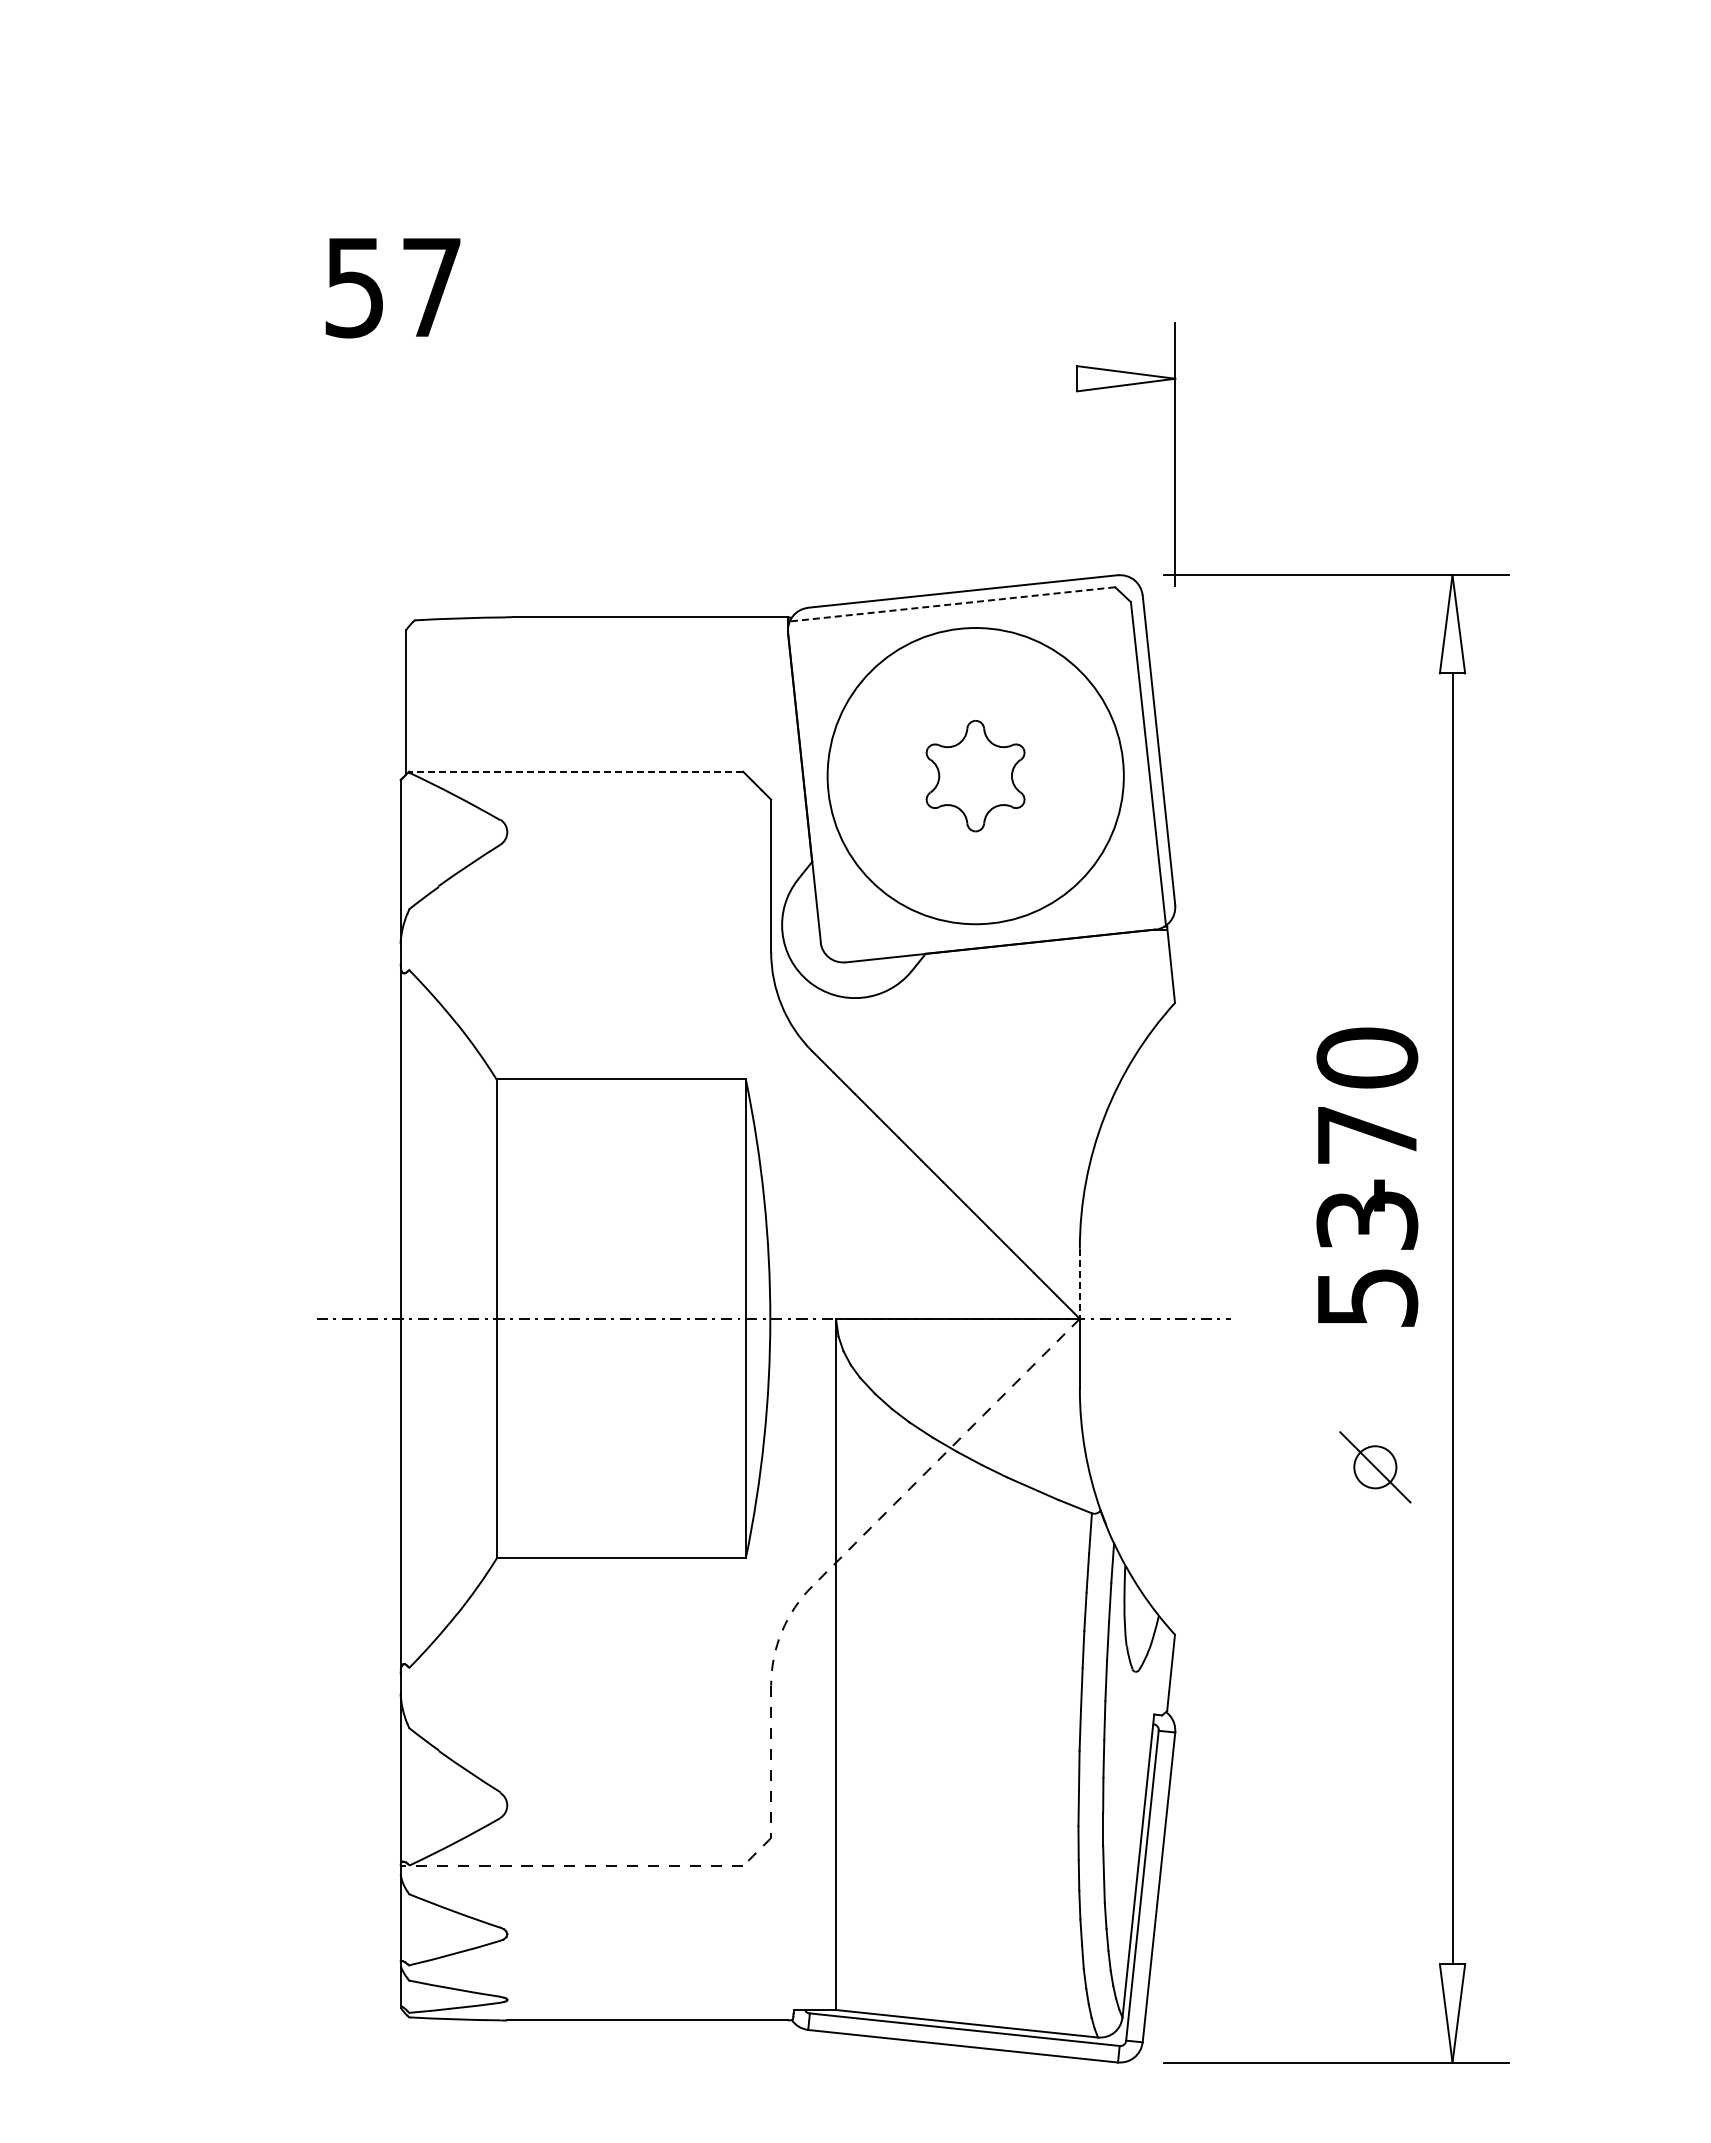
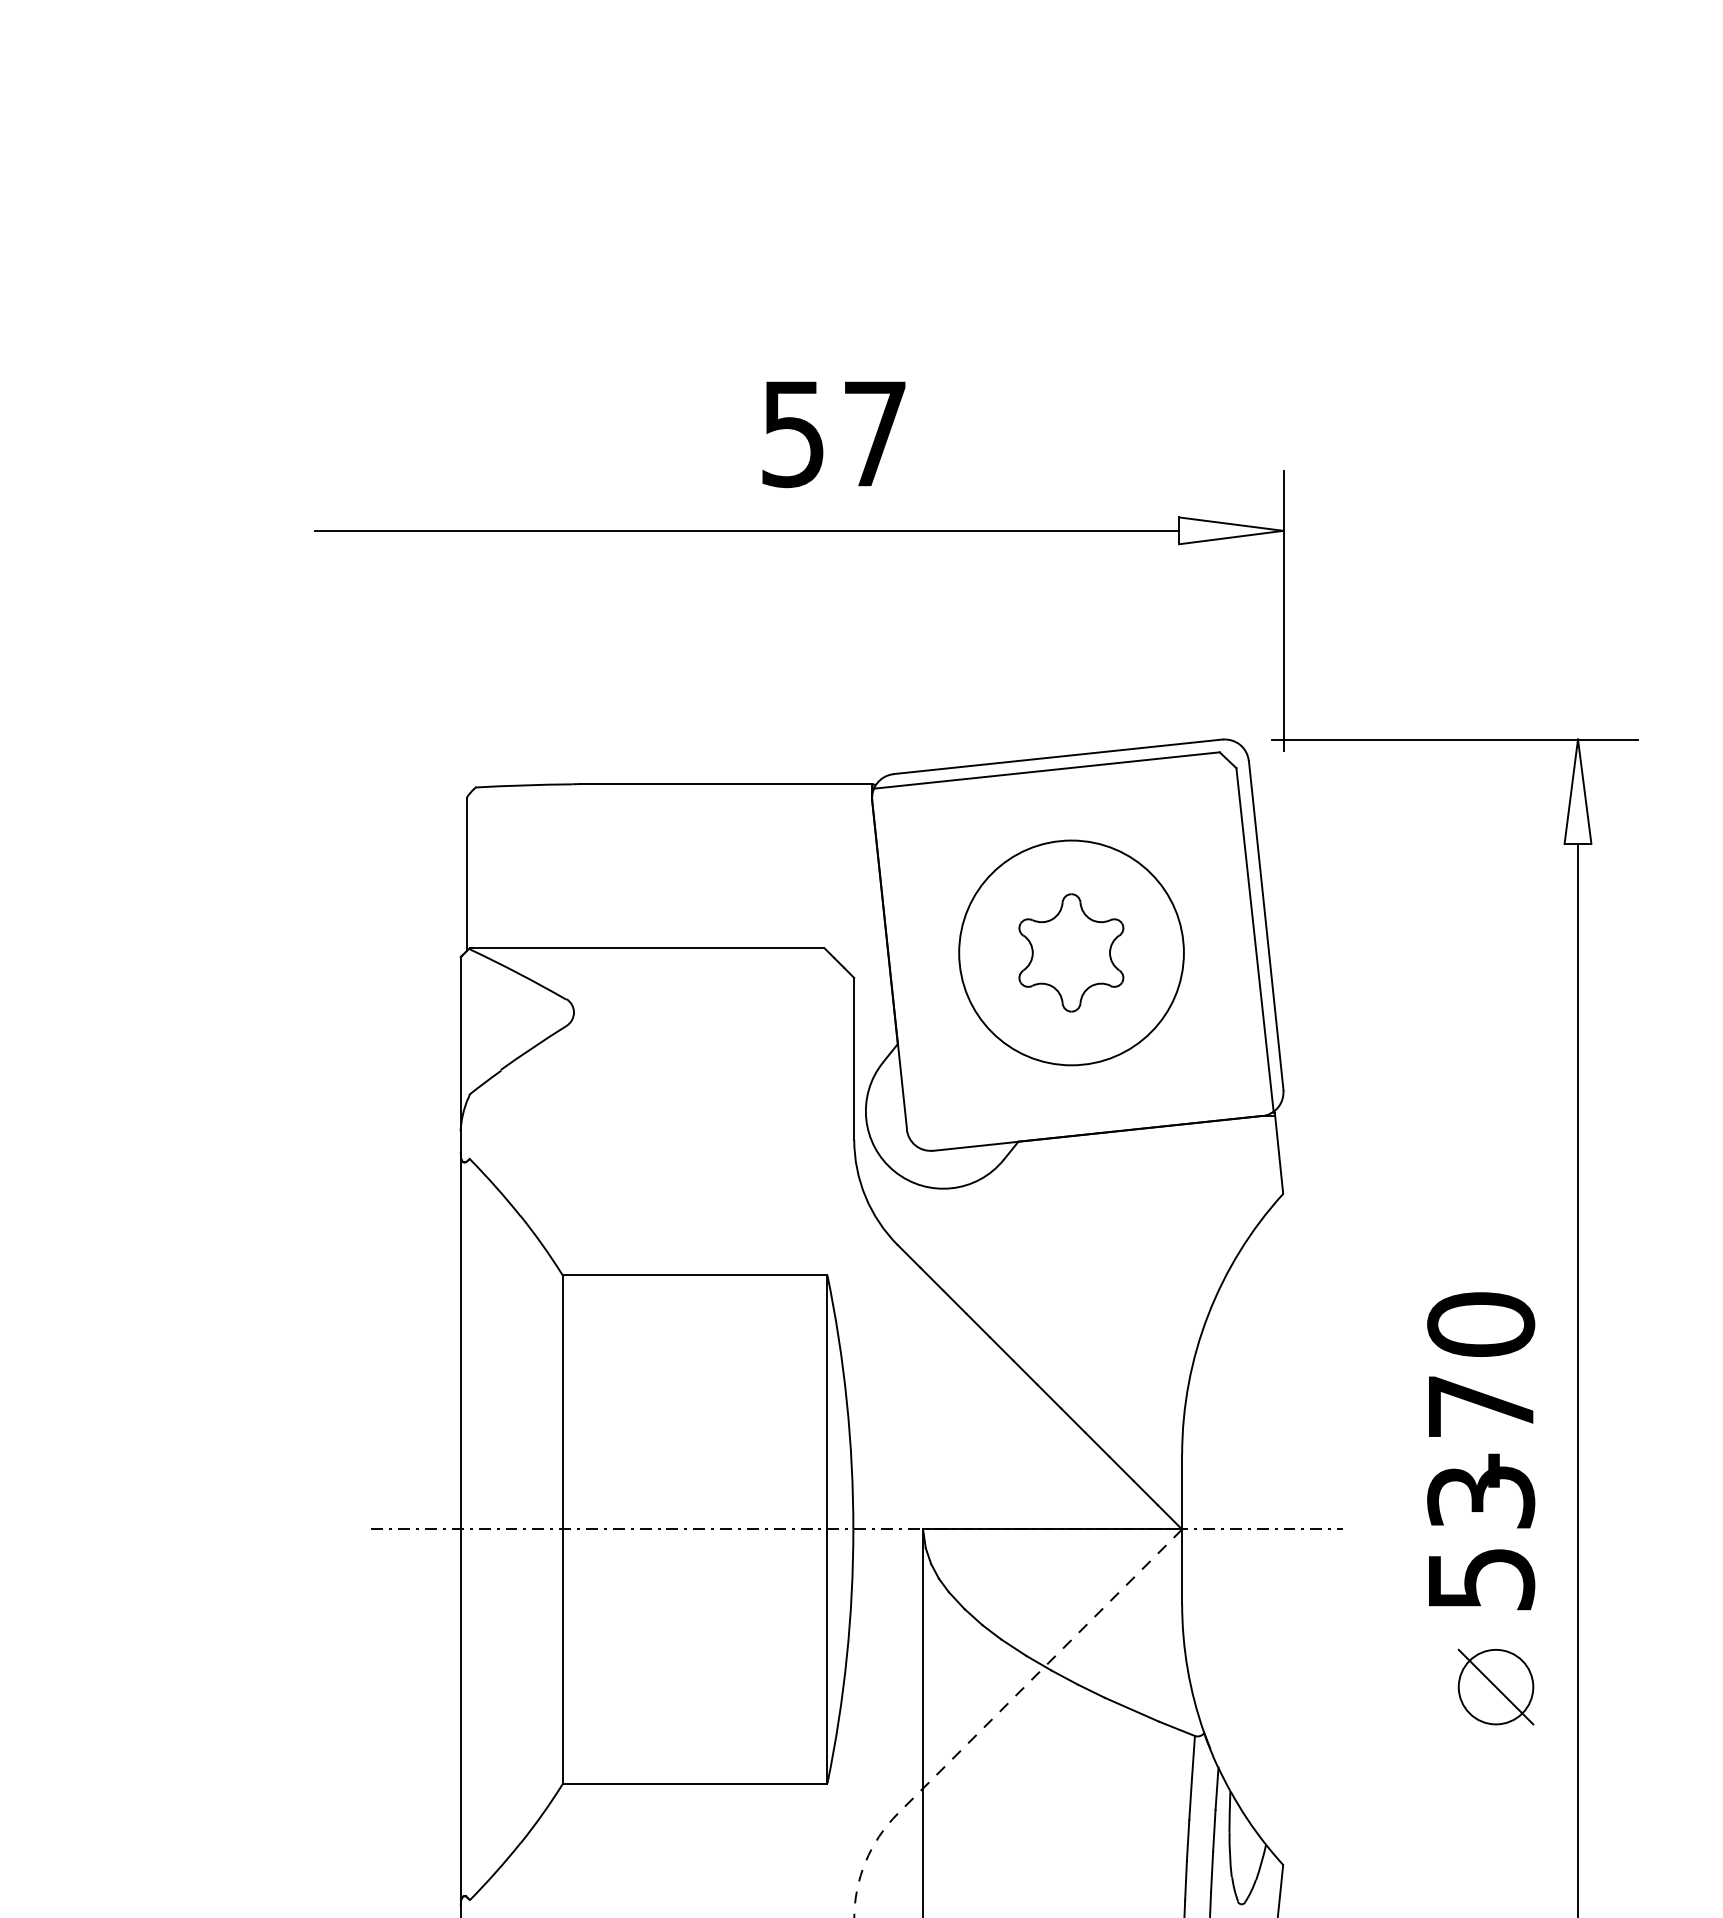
text: (392, 288) -> (833, 434), moved
line: (670, 378) -> (747, 530), added
line: (952, 604) -> (1046, 770), dashed -> solid
line: (576, 771) -> (647, 948), dashed -> solid
circle: (975, 775) -> (1071, 952), size x0.71
text: (1367, 1176) -> (1481, 1450), moved
line: (1079, 1284) -> (1181, 1492), dashed -> solid
circle: (1375, 1467) -> (1496, 1687), size x1.67

